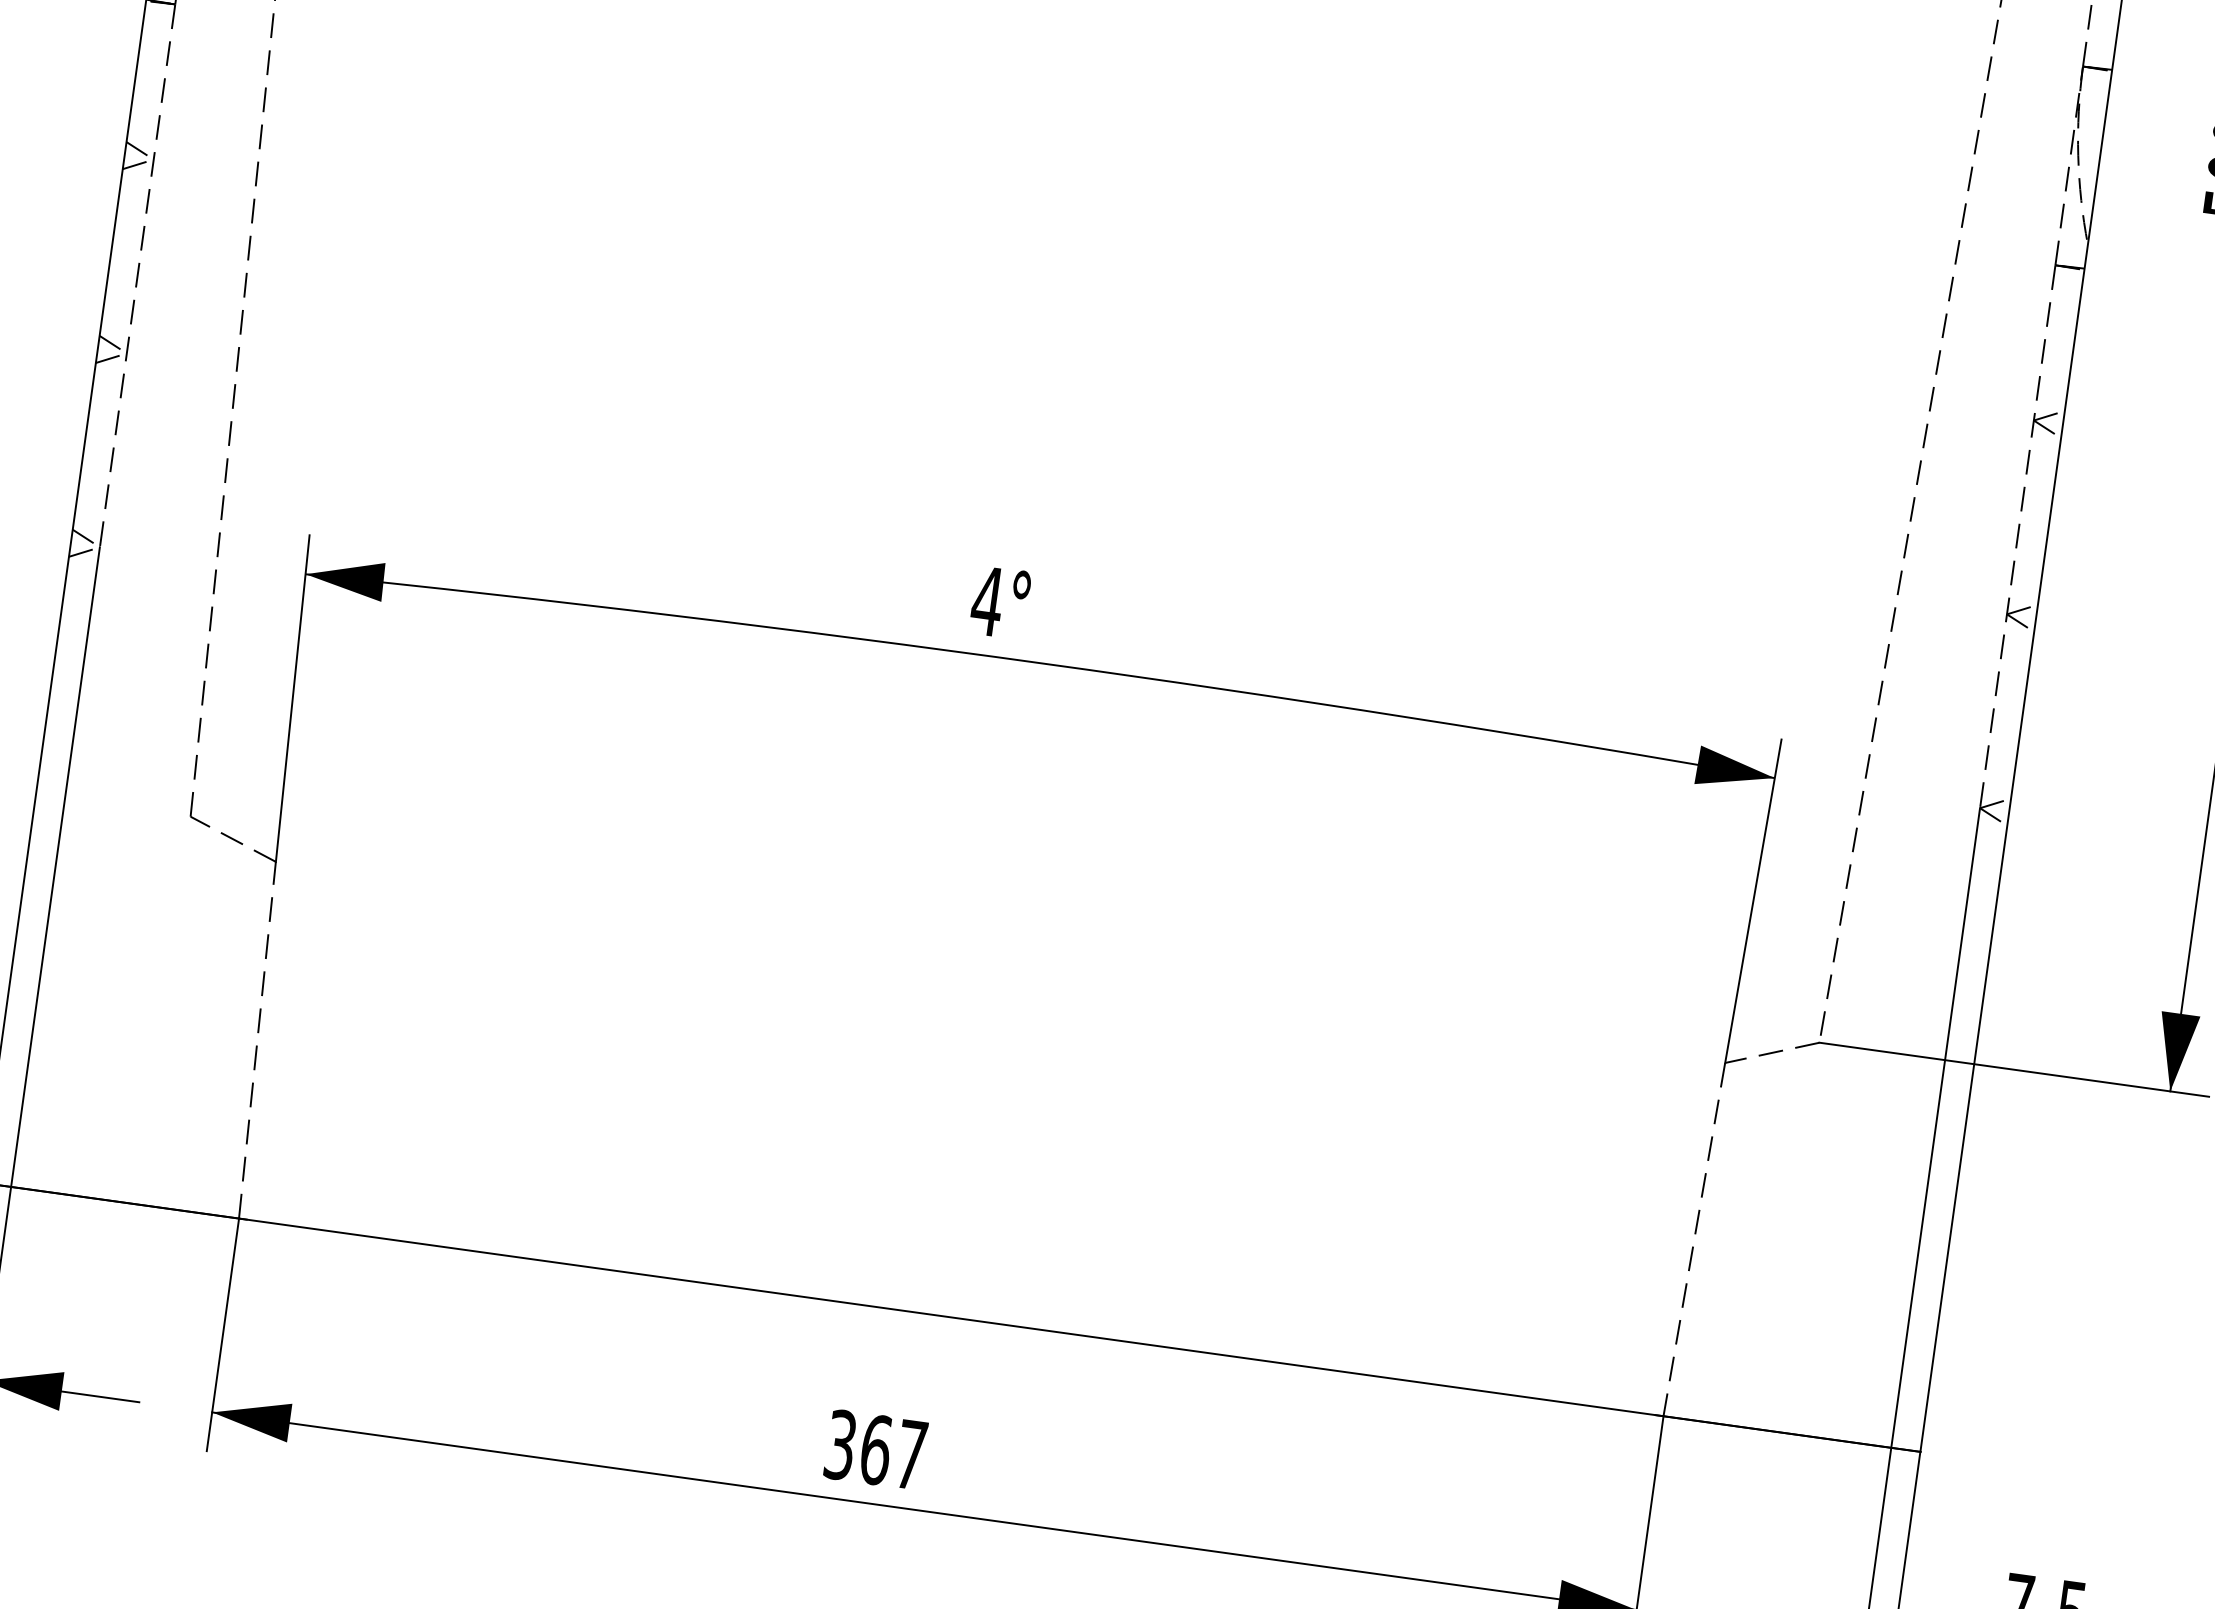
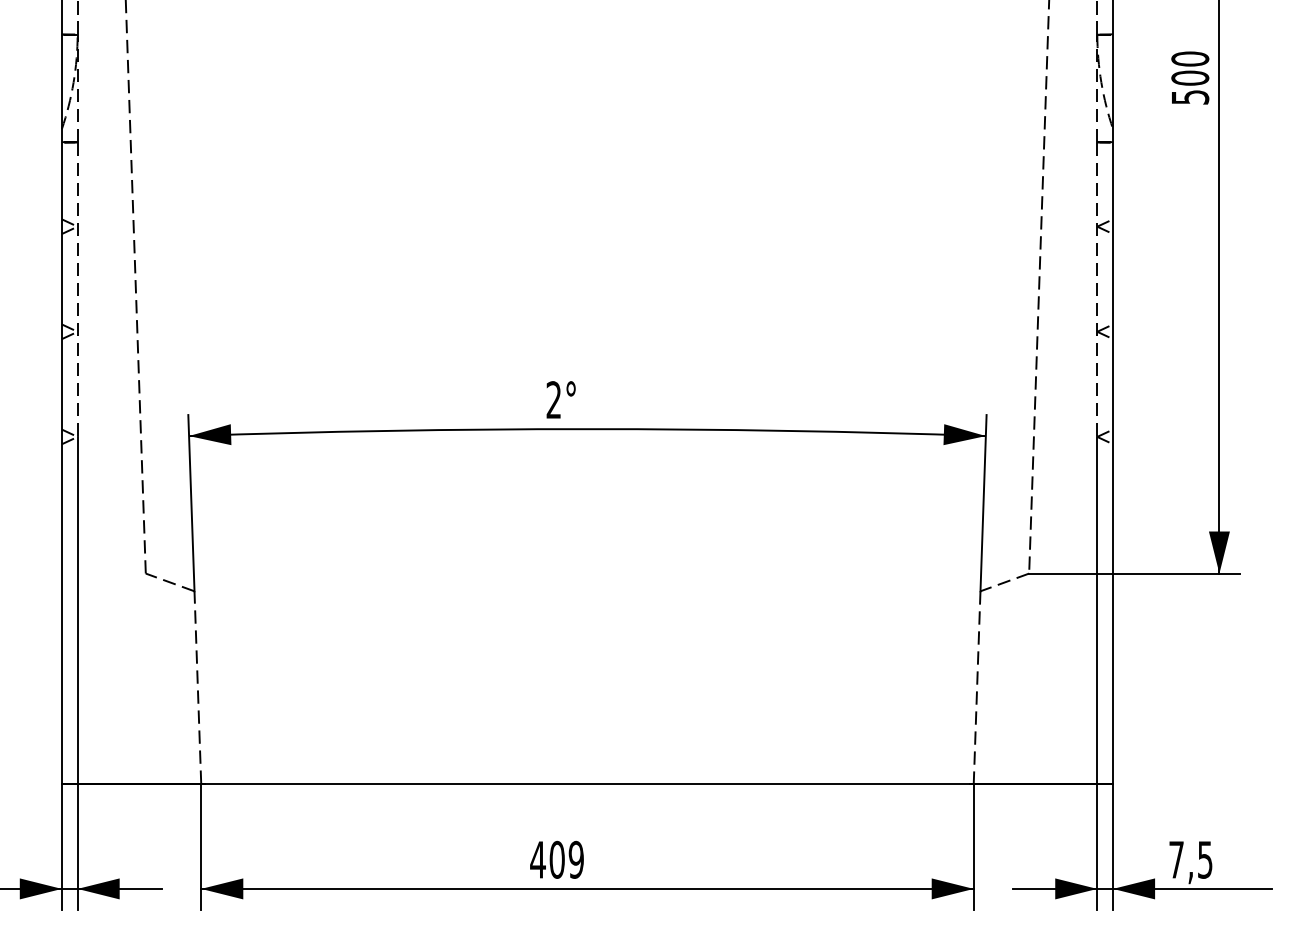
text: (986, 600) -> (553, 399), 4° -> 2°
text: (874, 1449) -> (556, 859), 367 -> 409

